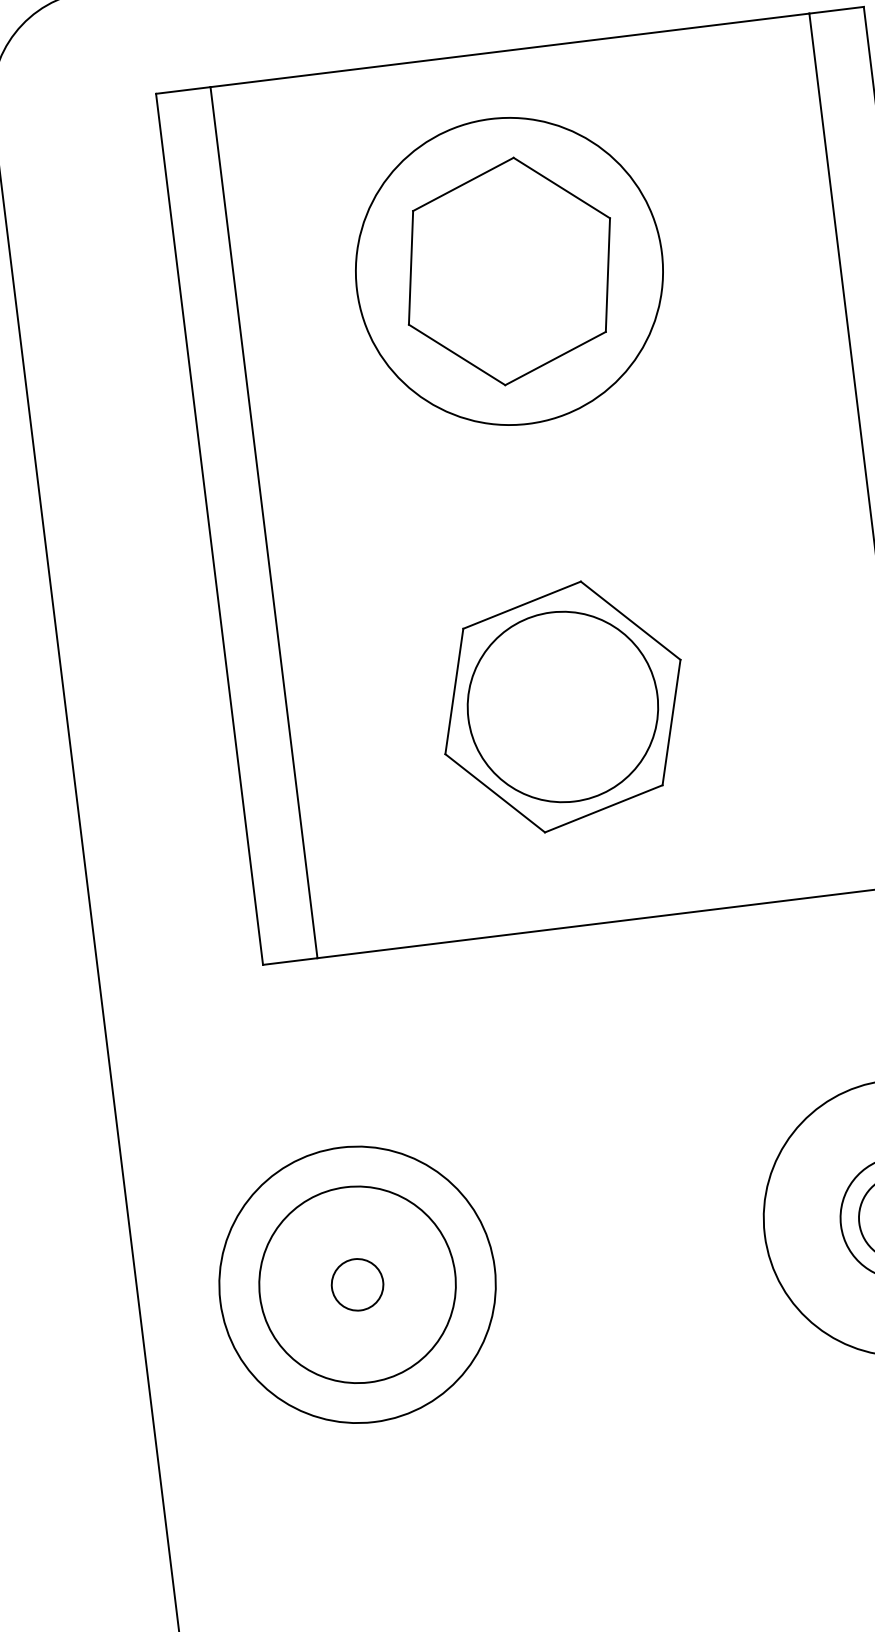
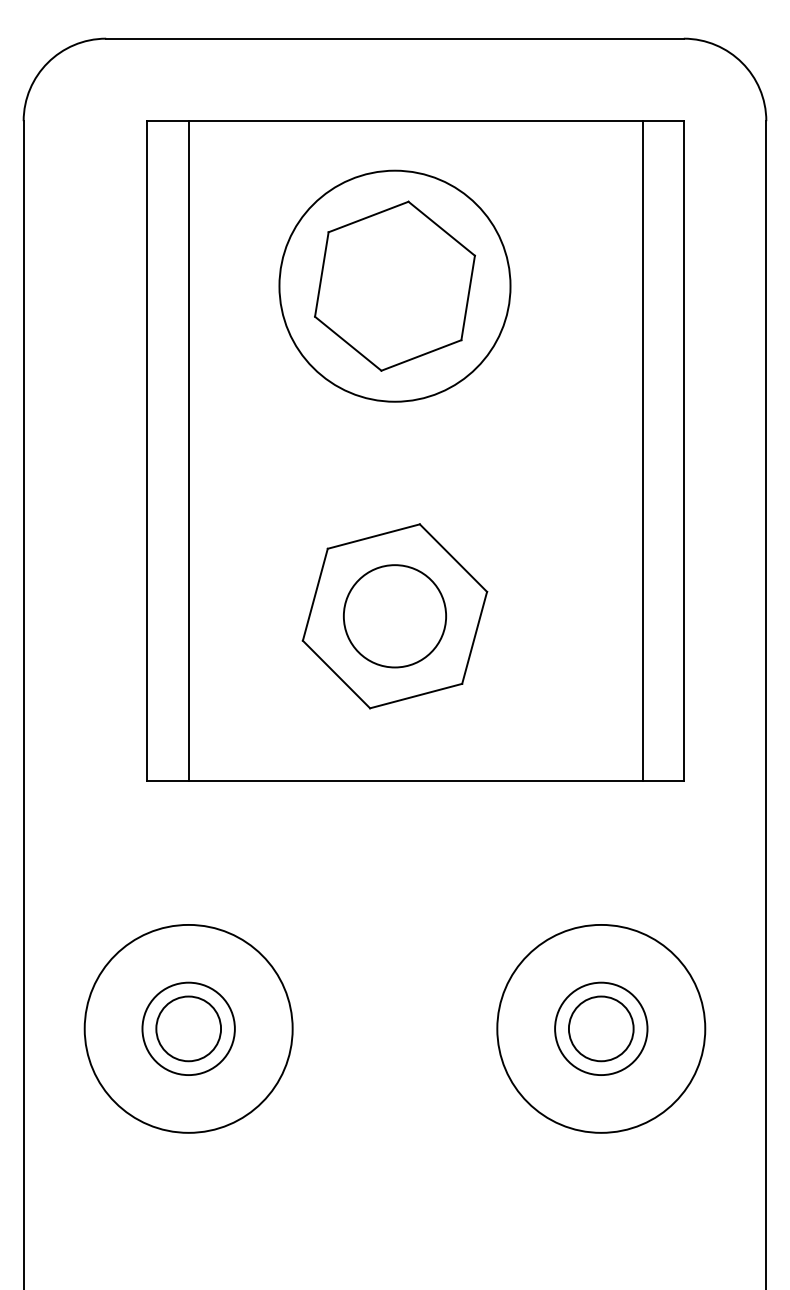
circle: (562, 707) -> (394, 616), size x0.71
circle: (357, 1284) -> (188, 1028), size x0.62
circle: (357, 1284) -> (188, 1028), size x1.67

